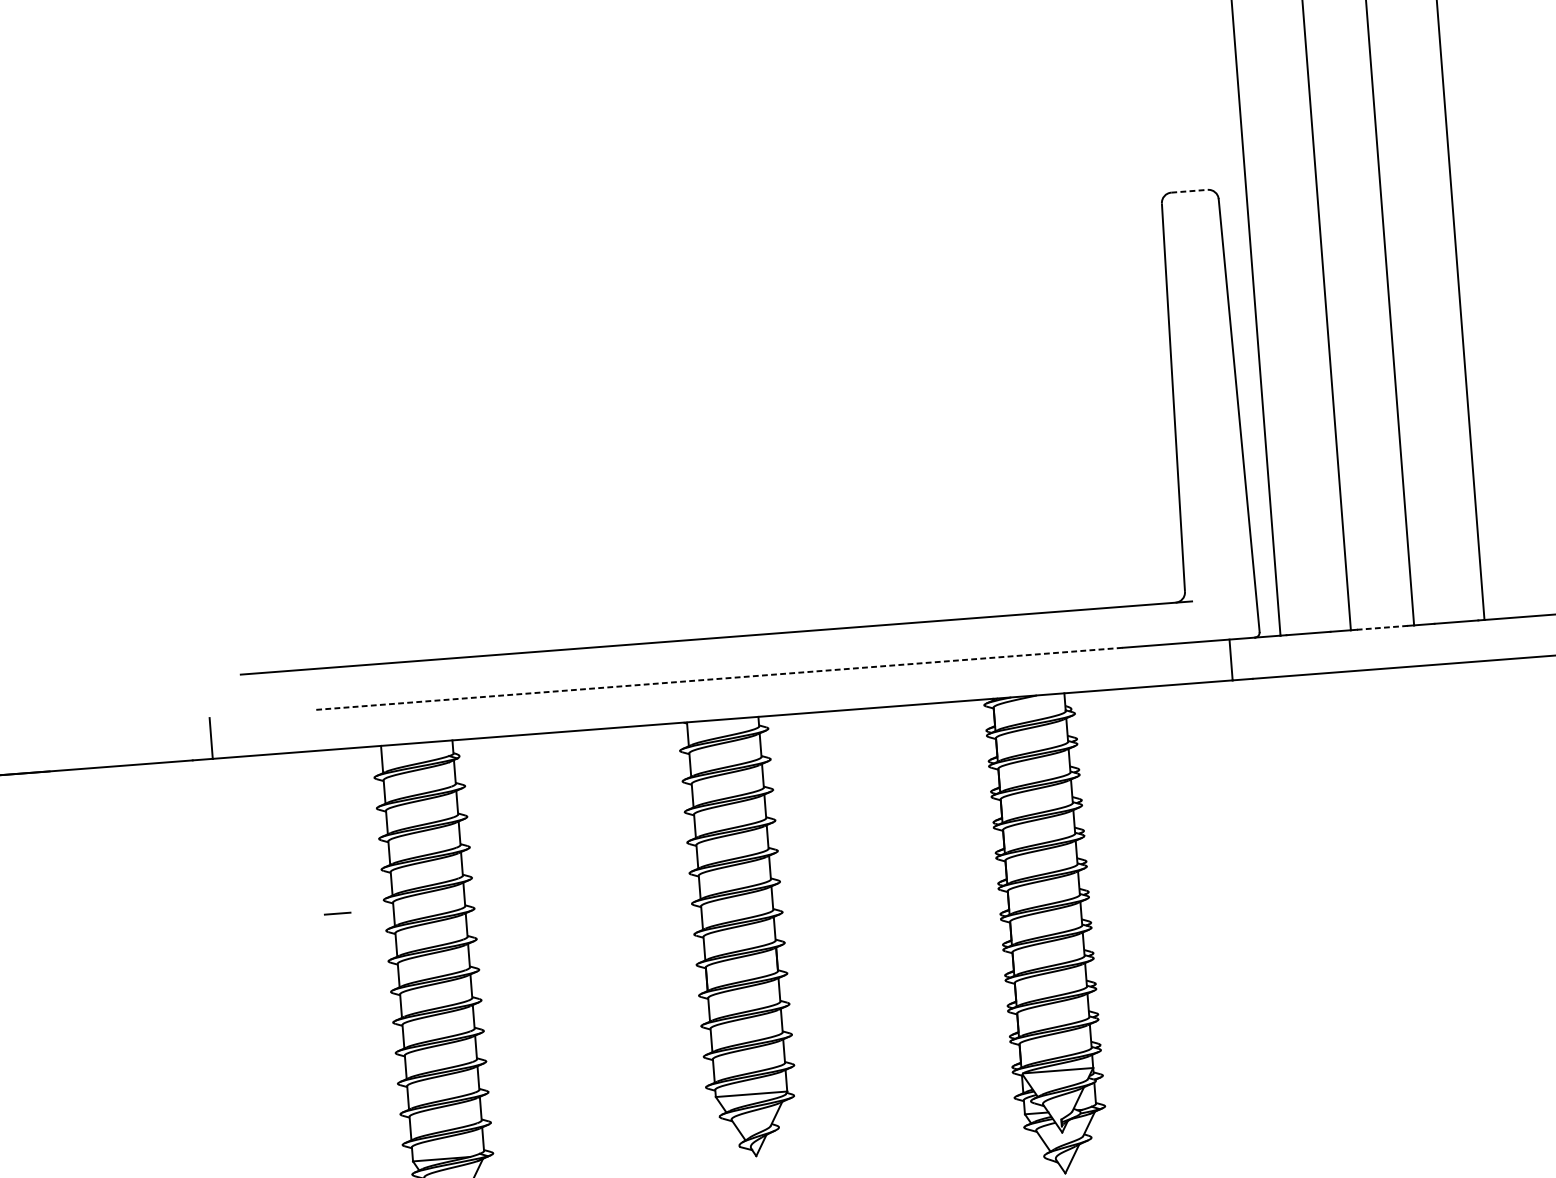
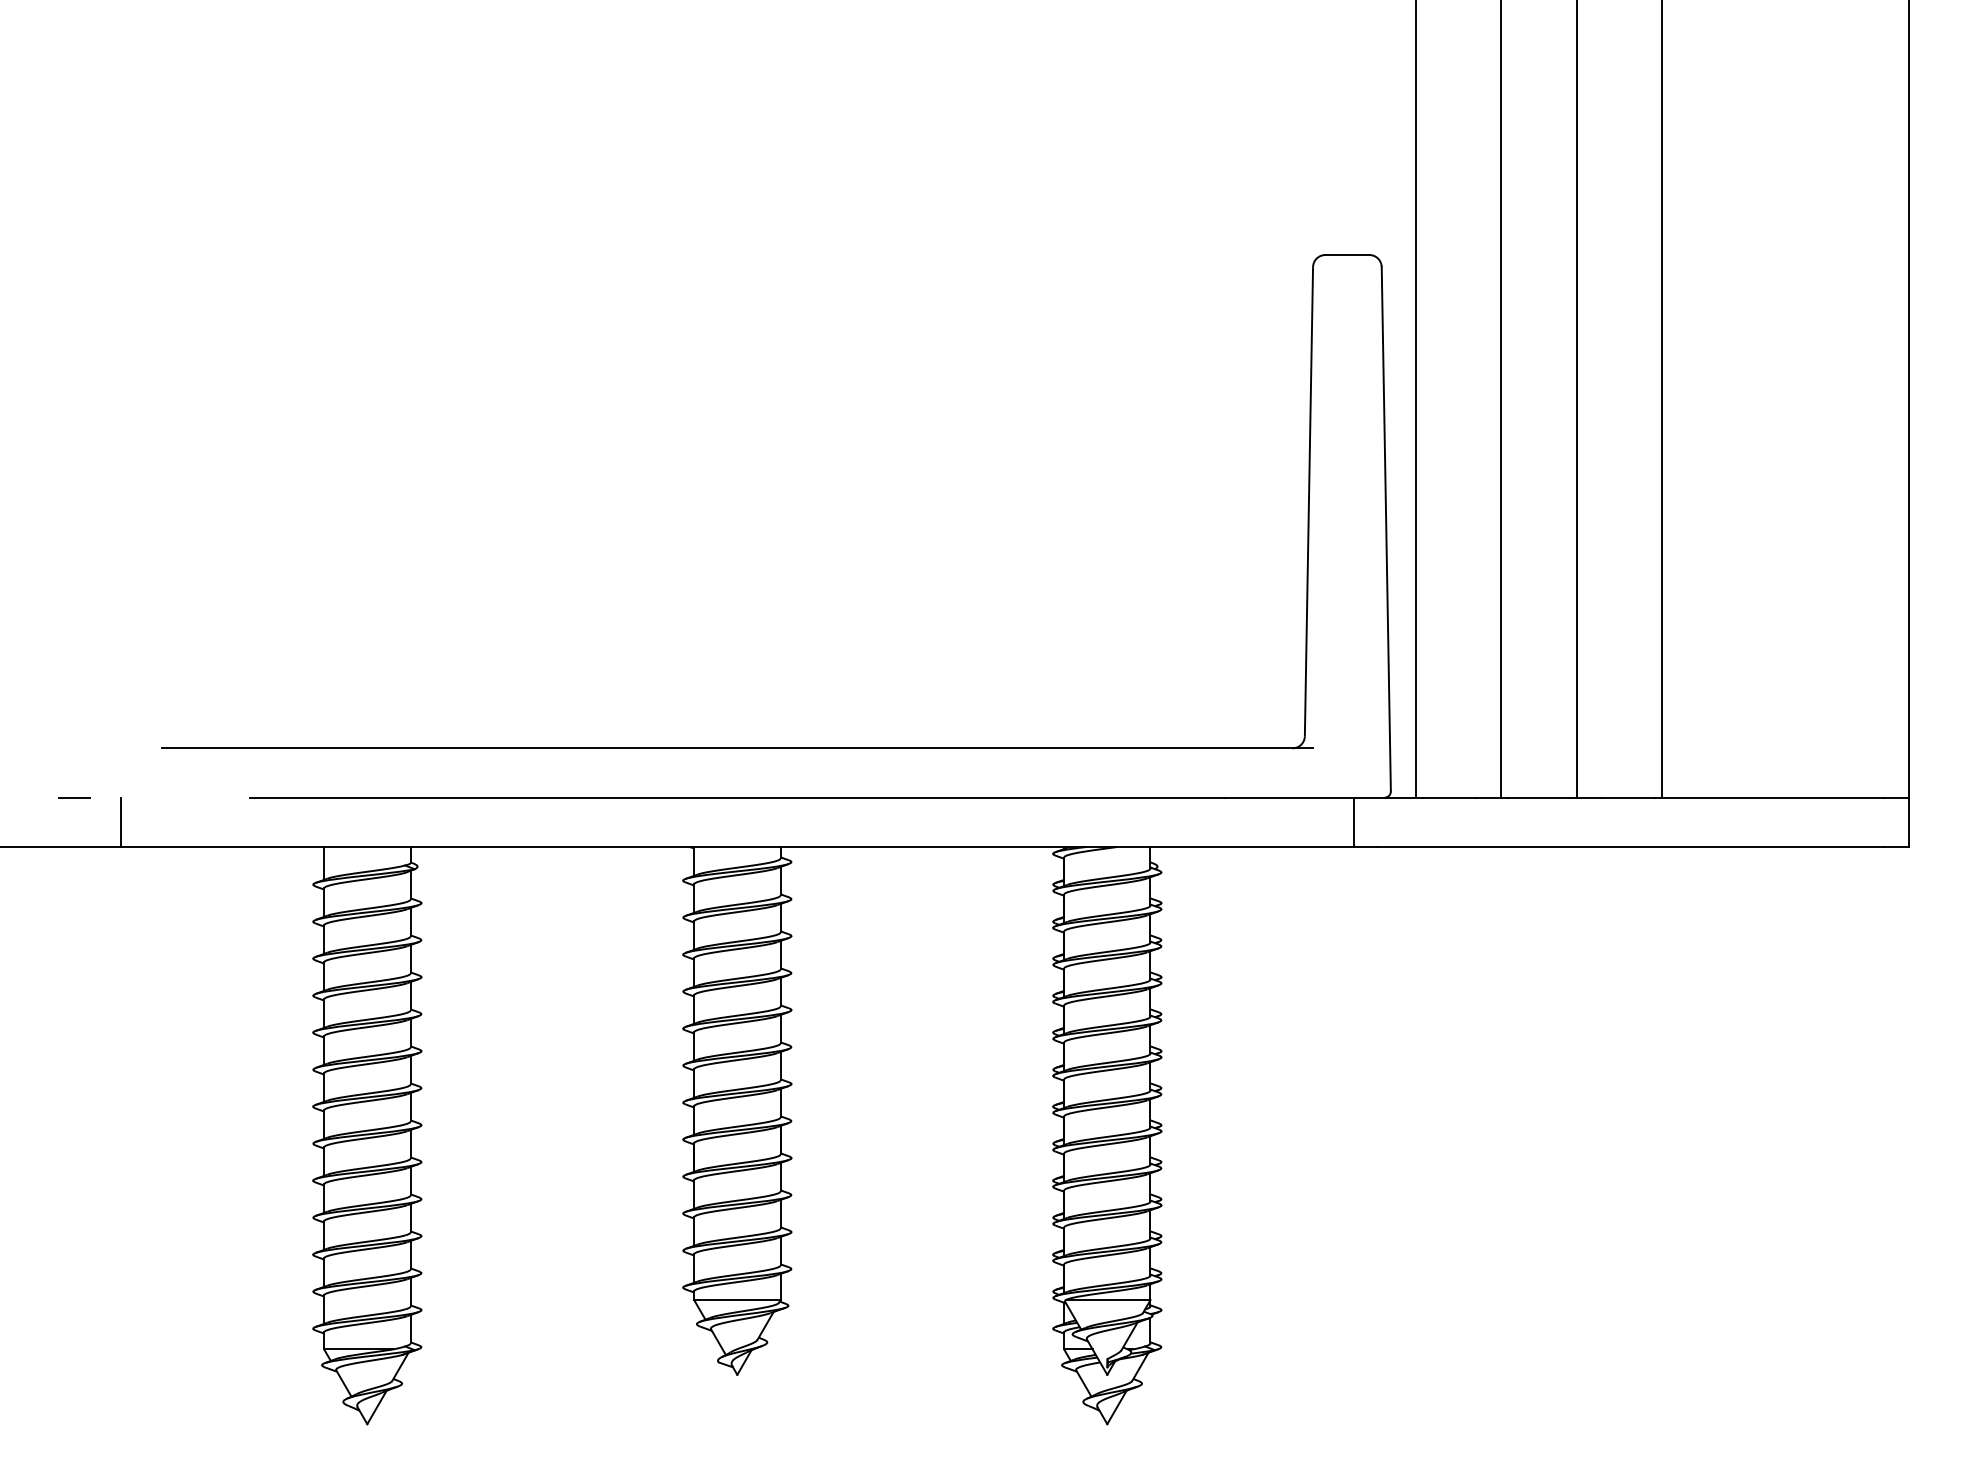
line: (1189, 191) -> (1347, 255), dashed -> solid
line: (1382, 627) -> (1538, 797), dashed -> solid
line: (719, 678) -> (737, 797), dashed -> solid
line: (337, 913) -> (74, 797), moved

